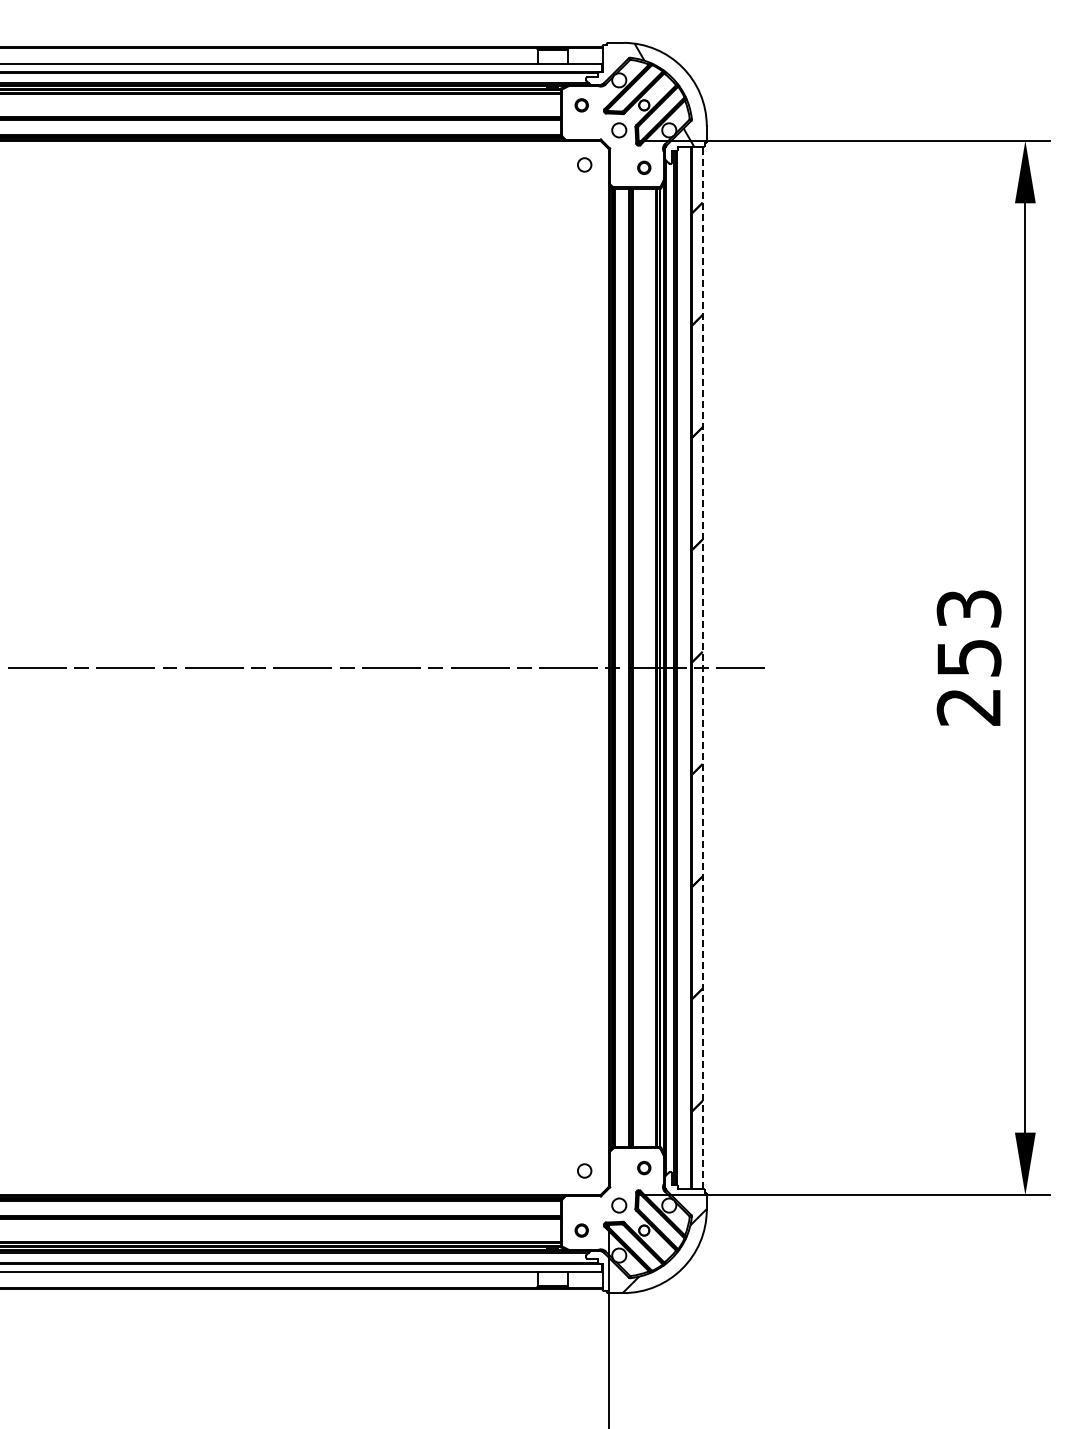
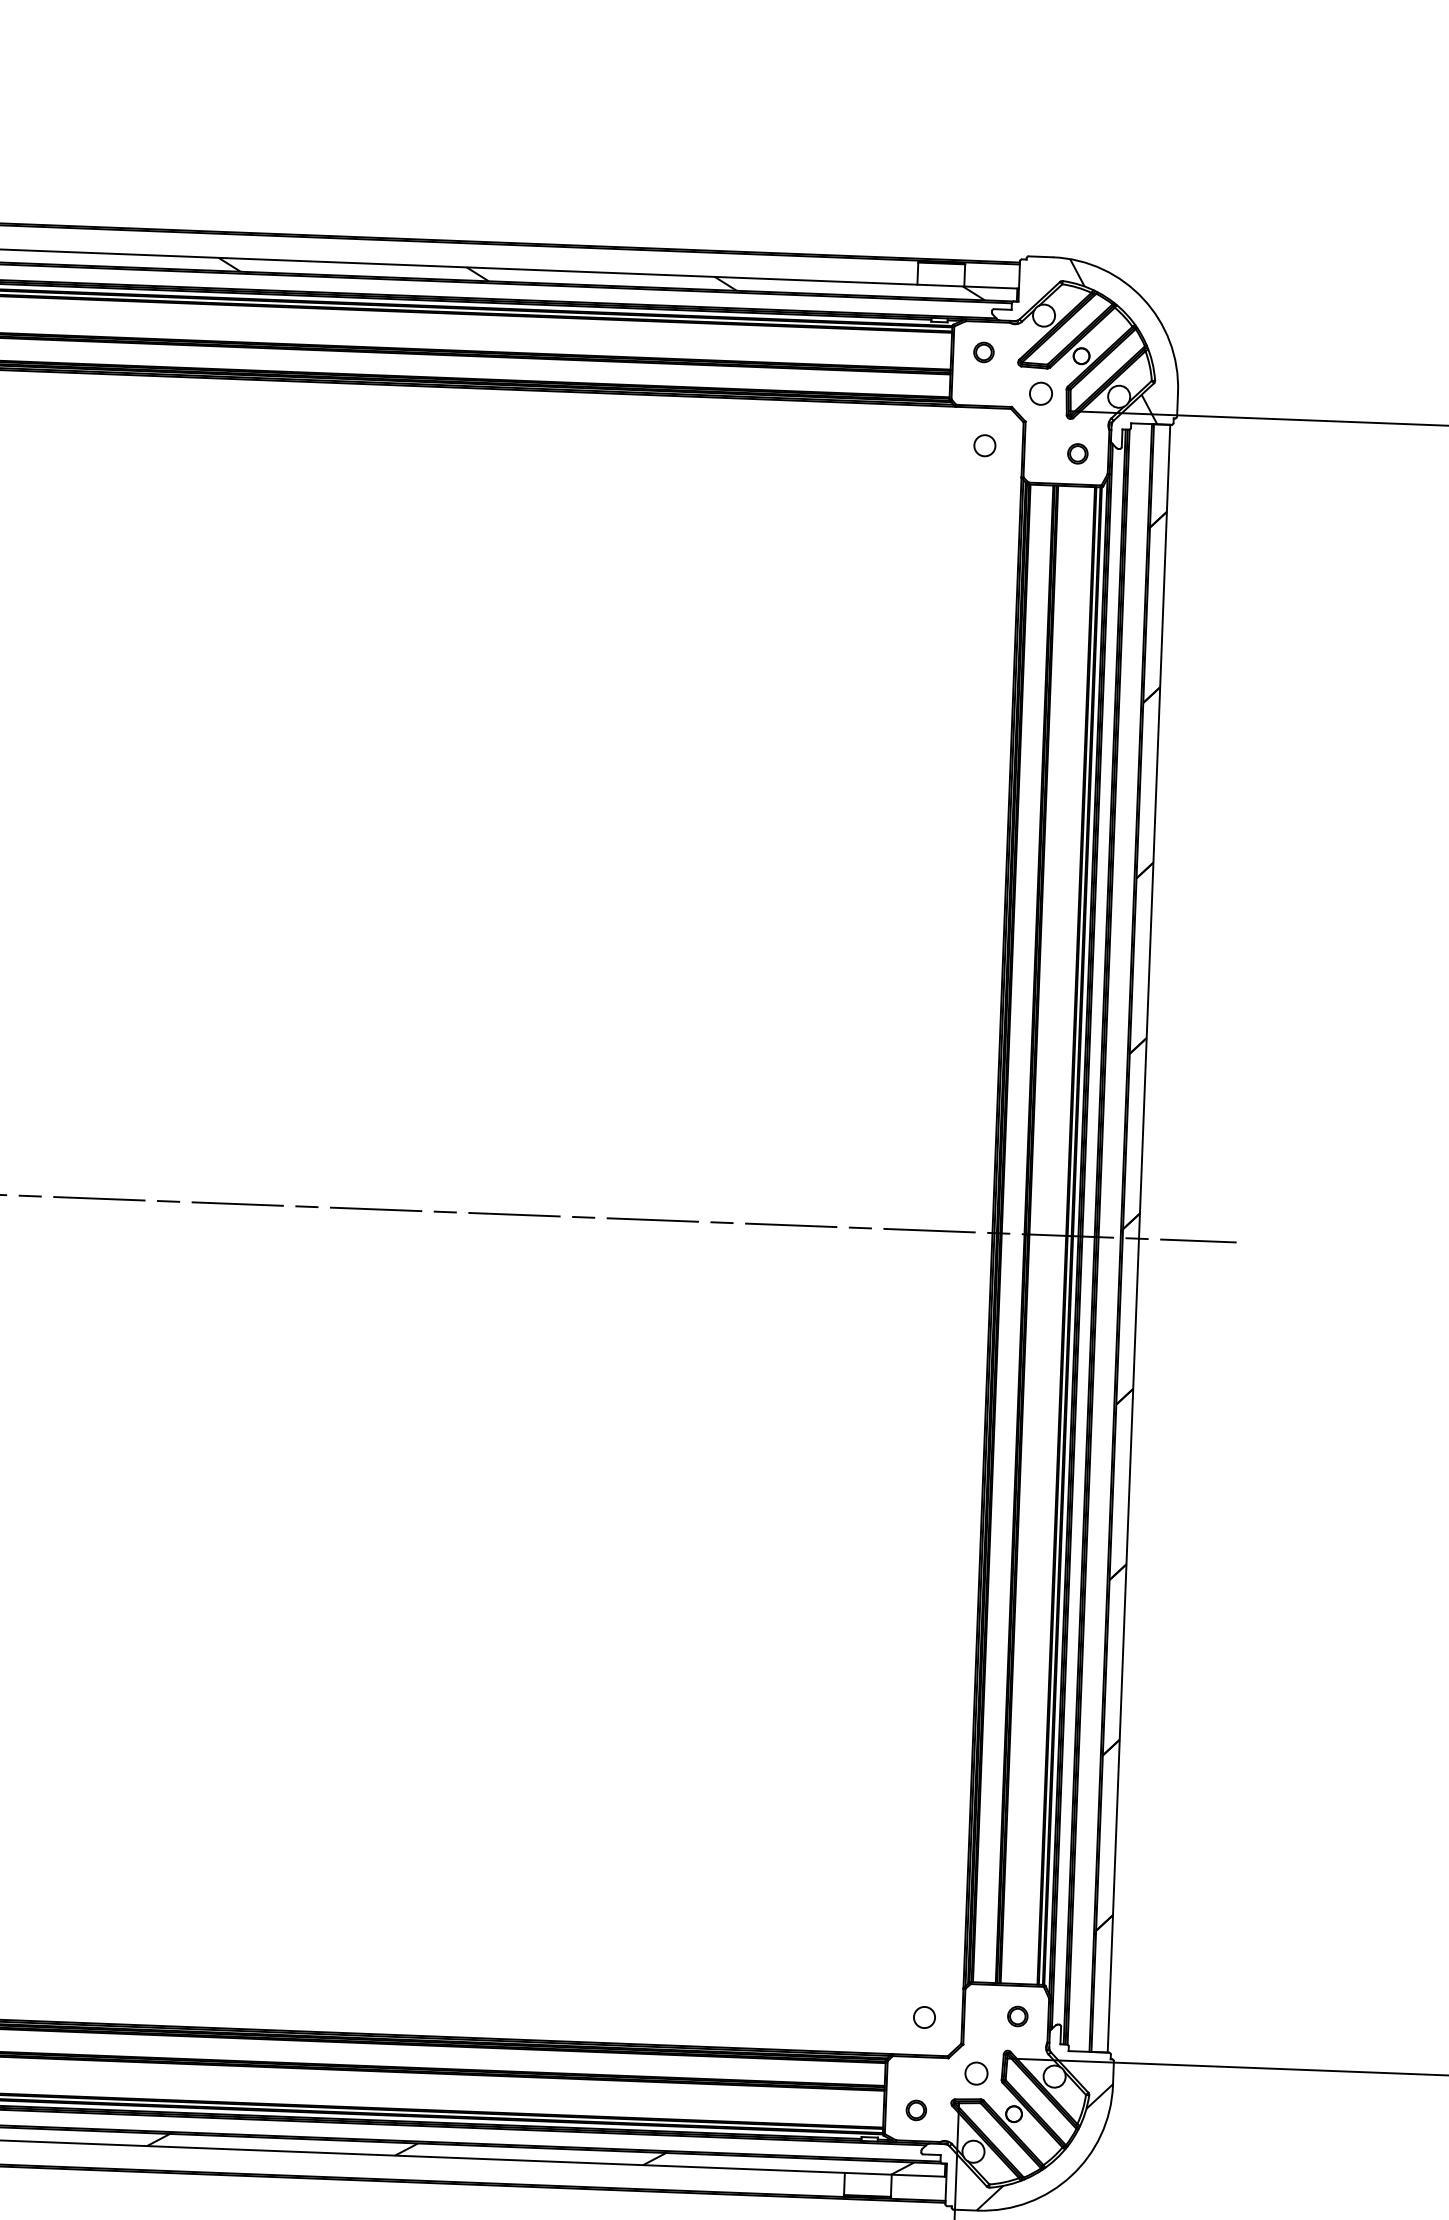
hatch: (335, 67) -> (601, 278), added
line: (702, 667) -> (1138, 1237), dashed -> solid
hatch: (335, 1267) -> (529, 2153), added

